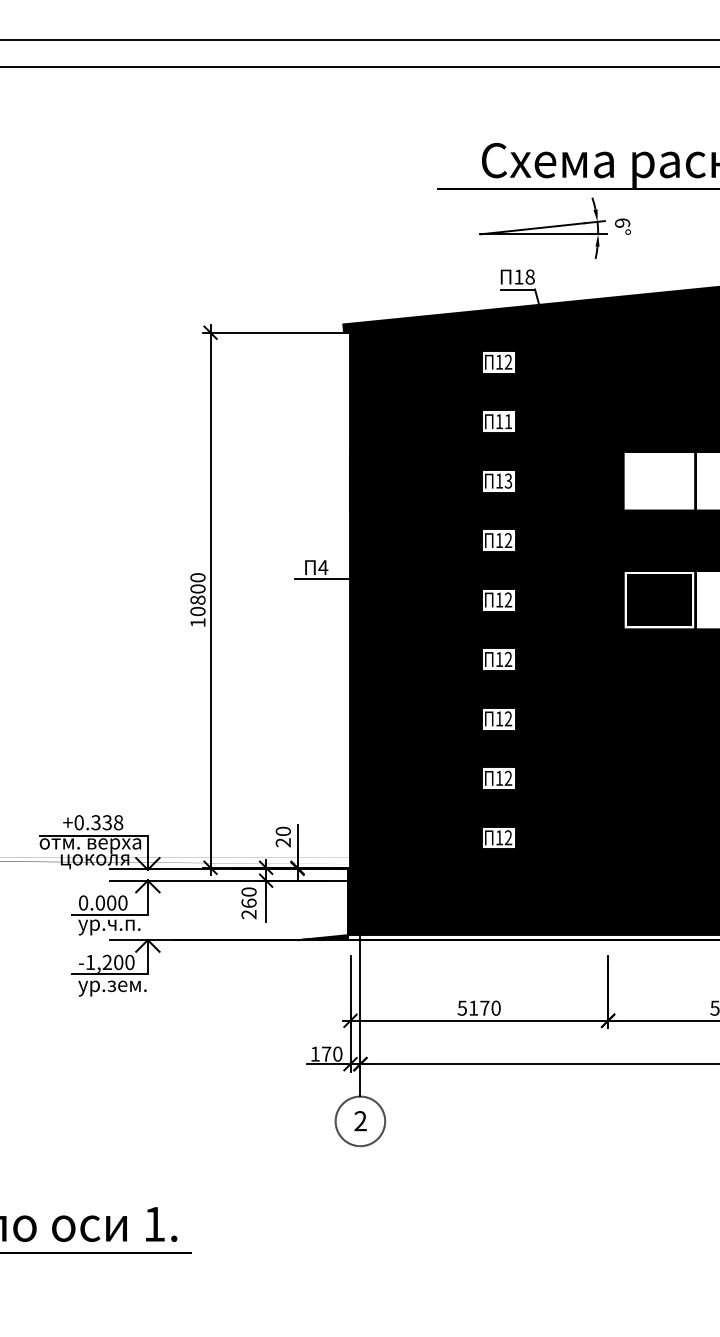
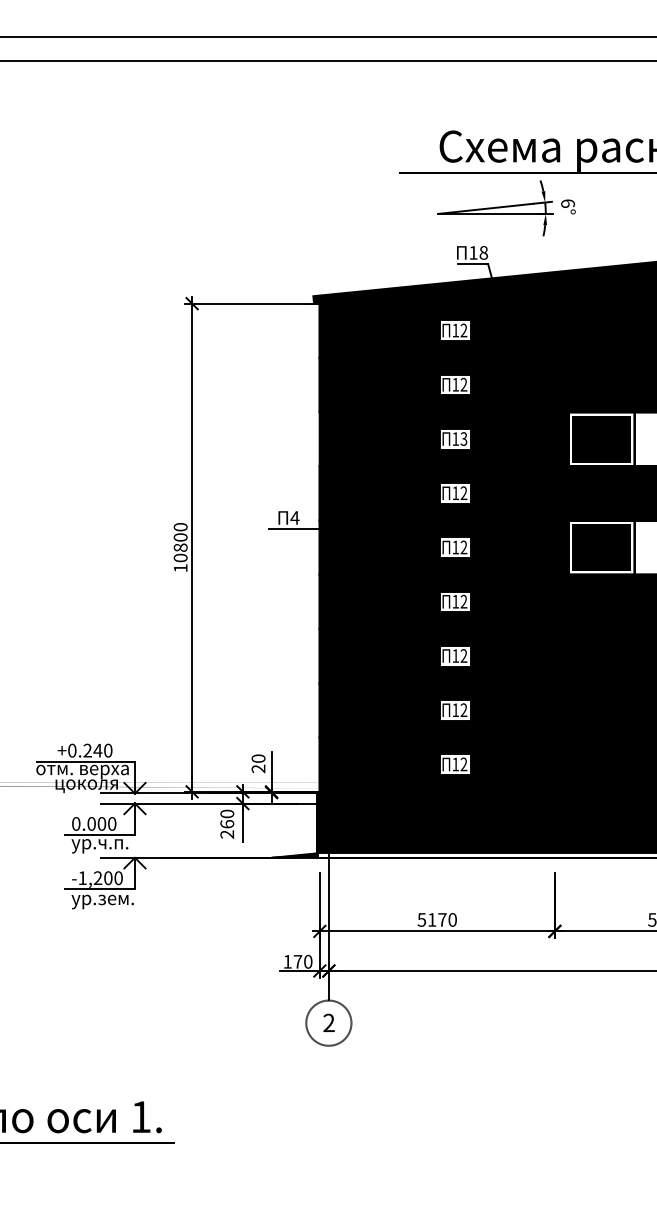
text: (507, 421) -> (463, 384), 11 -> 12
fill: (659, 480) -> (601, 438), added
text: (106, 822) -> (97, 750), +0.338 -> +0.240

